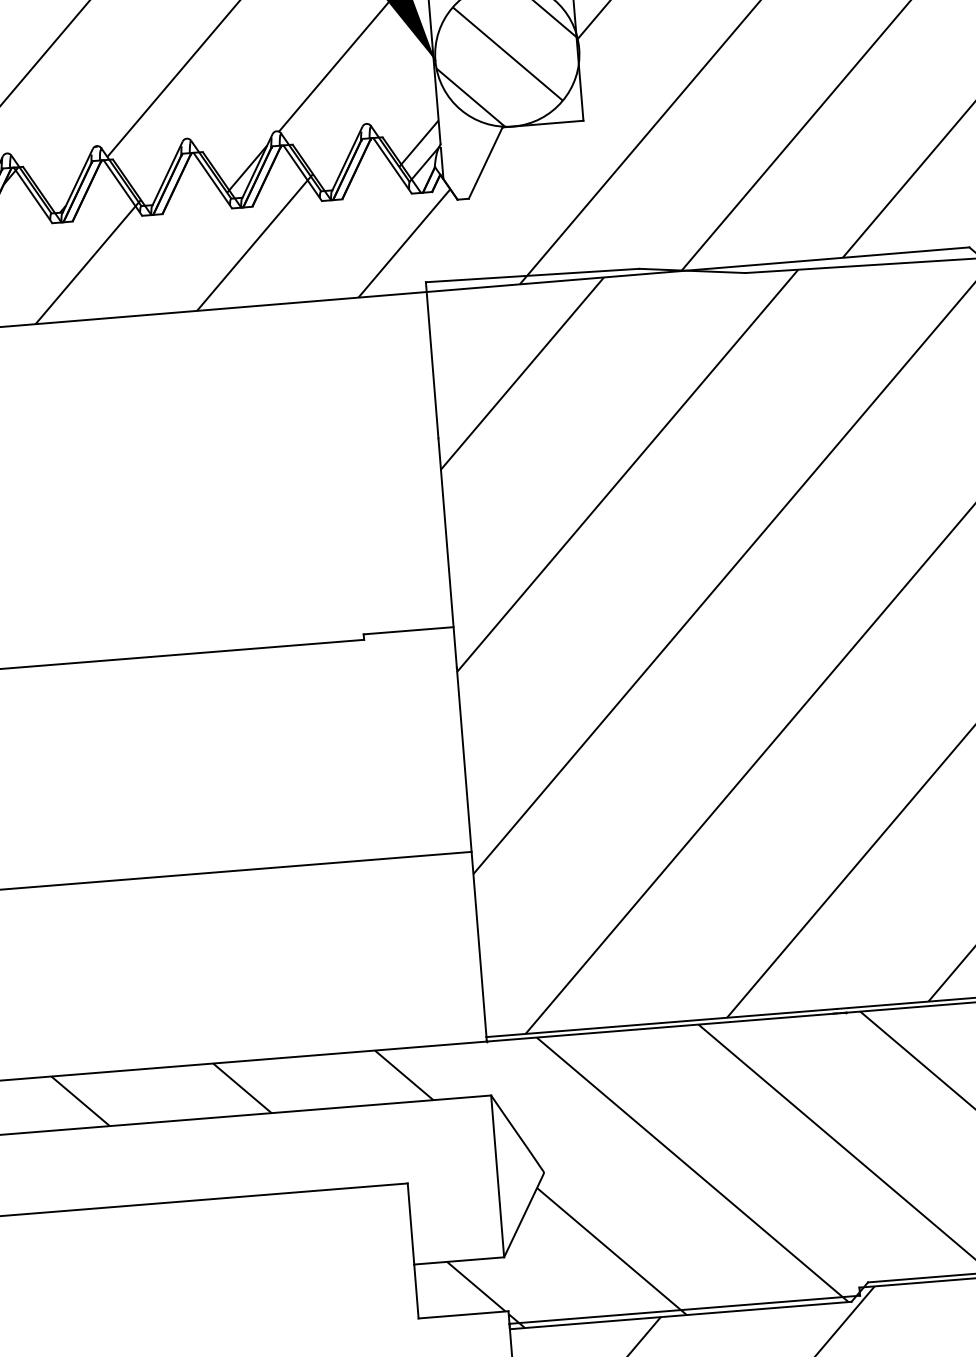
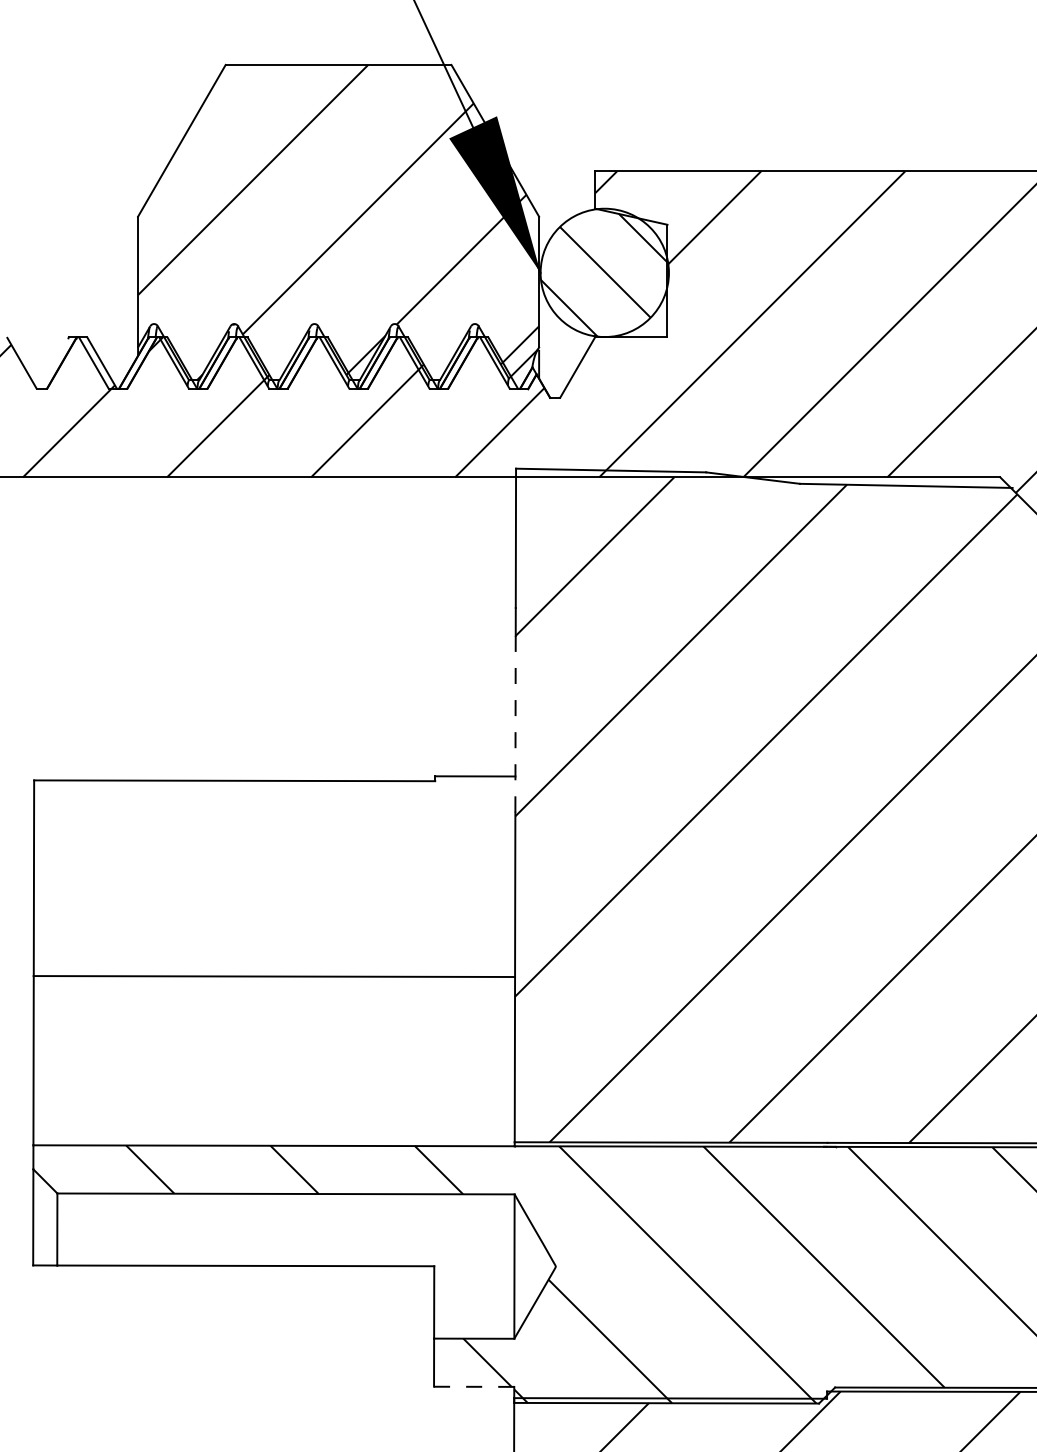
line: (448, 568) -> (515, 724), solid -> dashed
line: (462, 1314) -> (473, 1386), solid -> dashed

